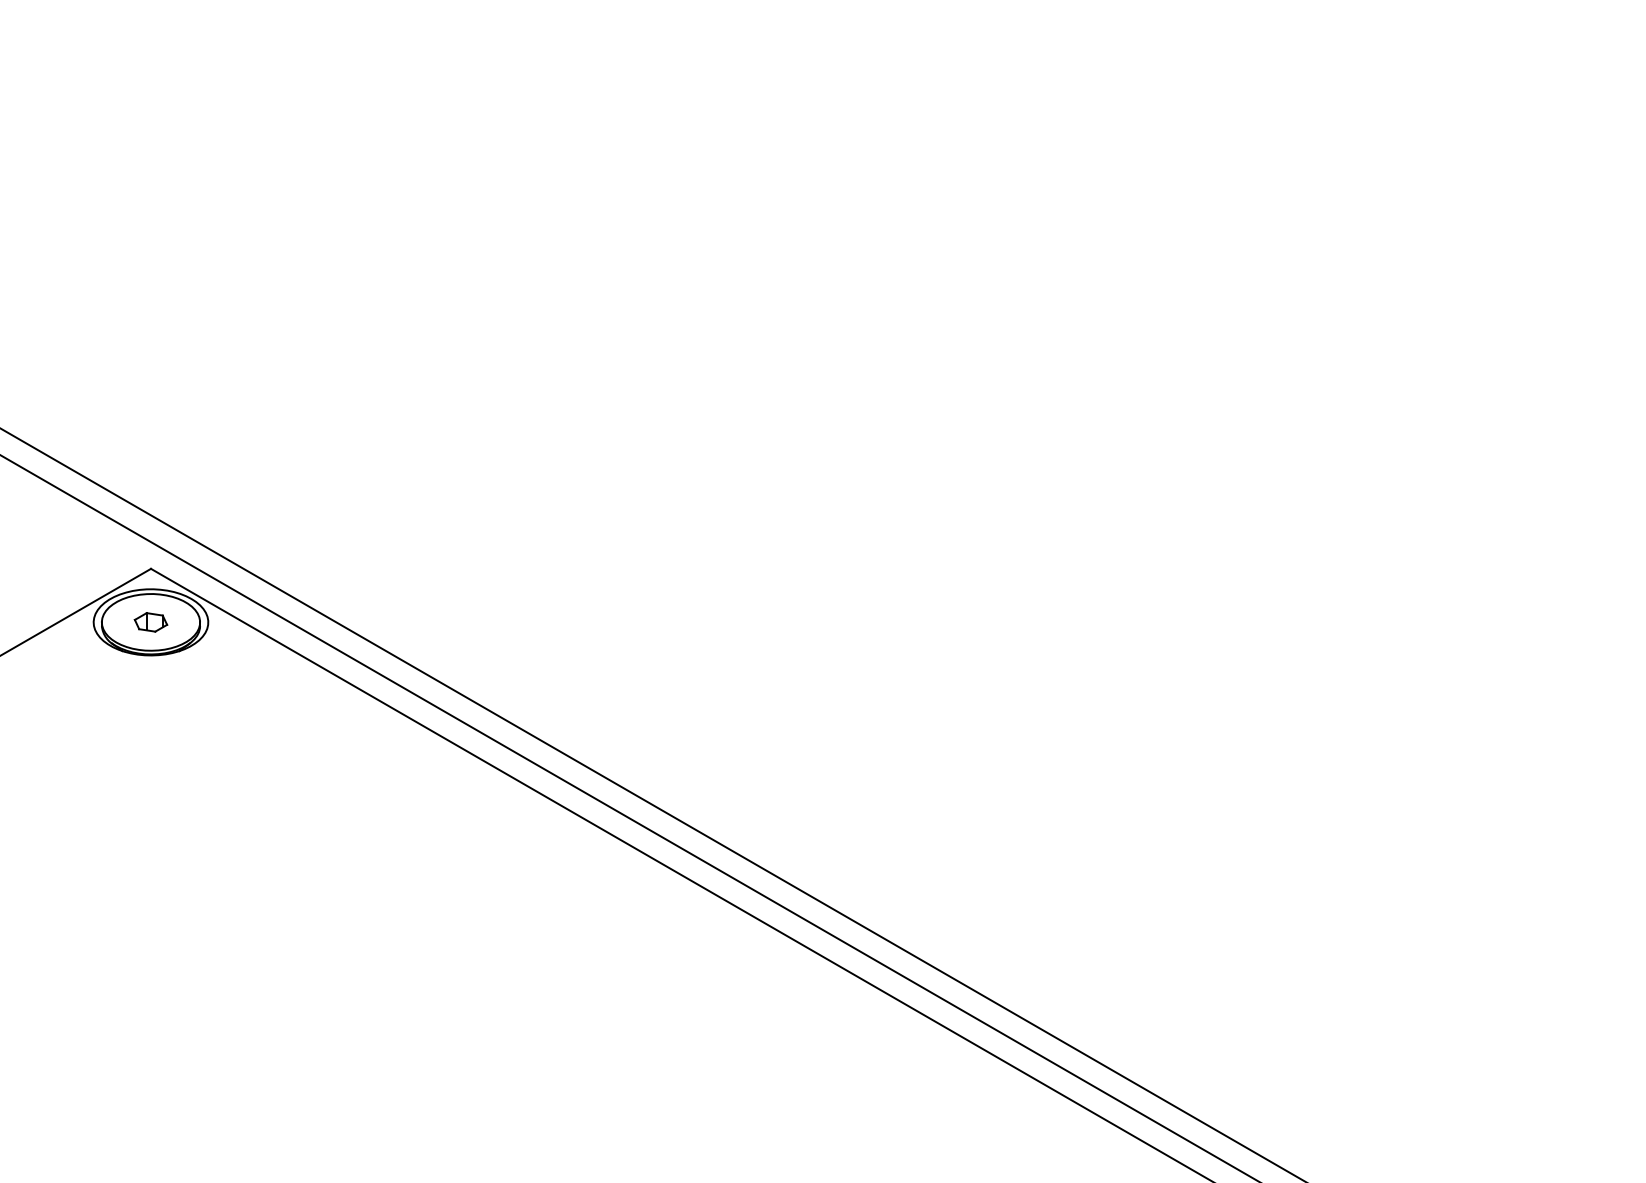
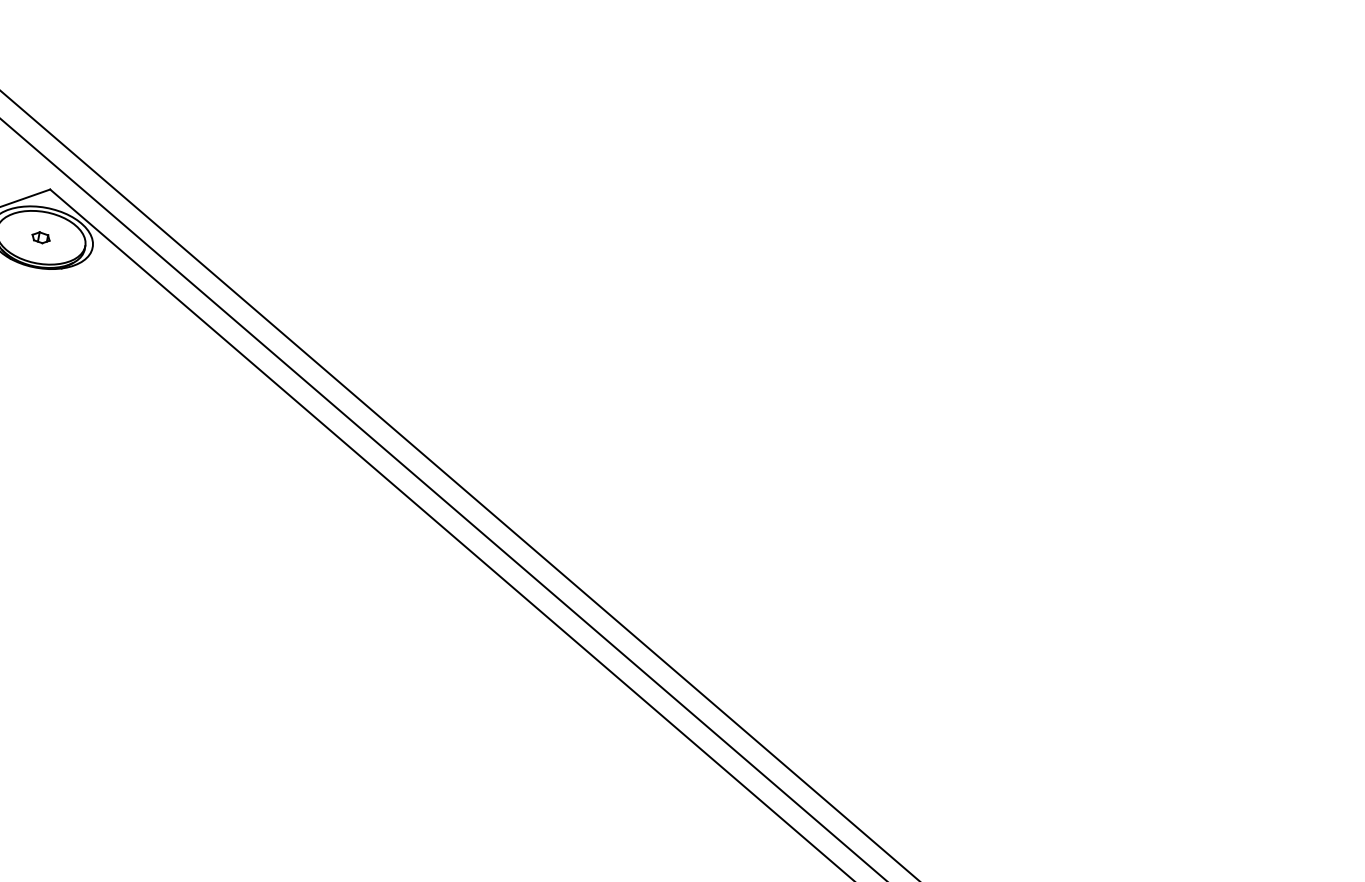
part: (150, 622) -> (40, 237), size x0.6

